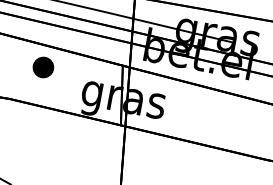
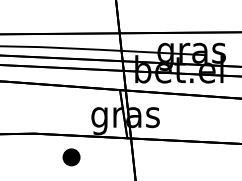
part: (43, 67) -> (71, 157), moved

